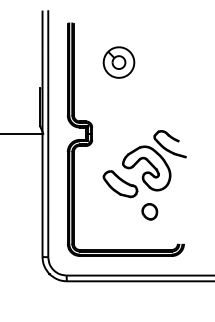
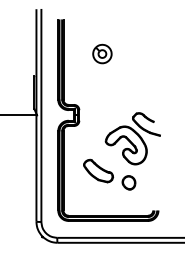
part: (118, 62) -> (101, 54), size x0.7
part: (120, 184) -> (98, 171), moved

